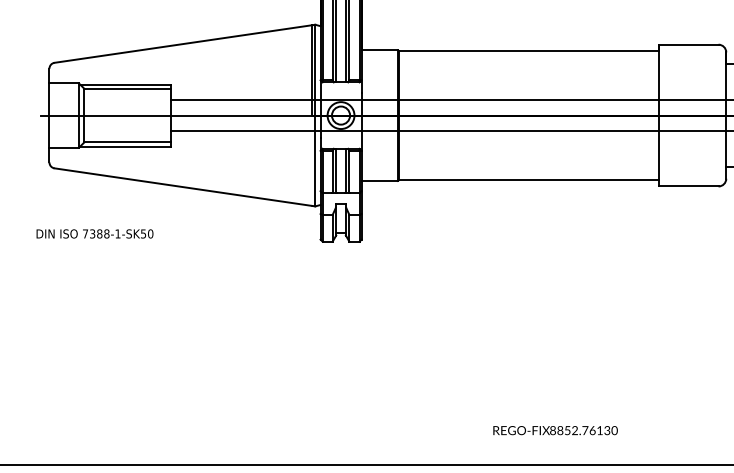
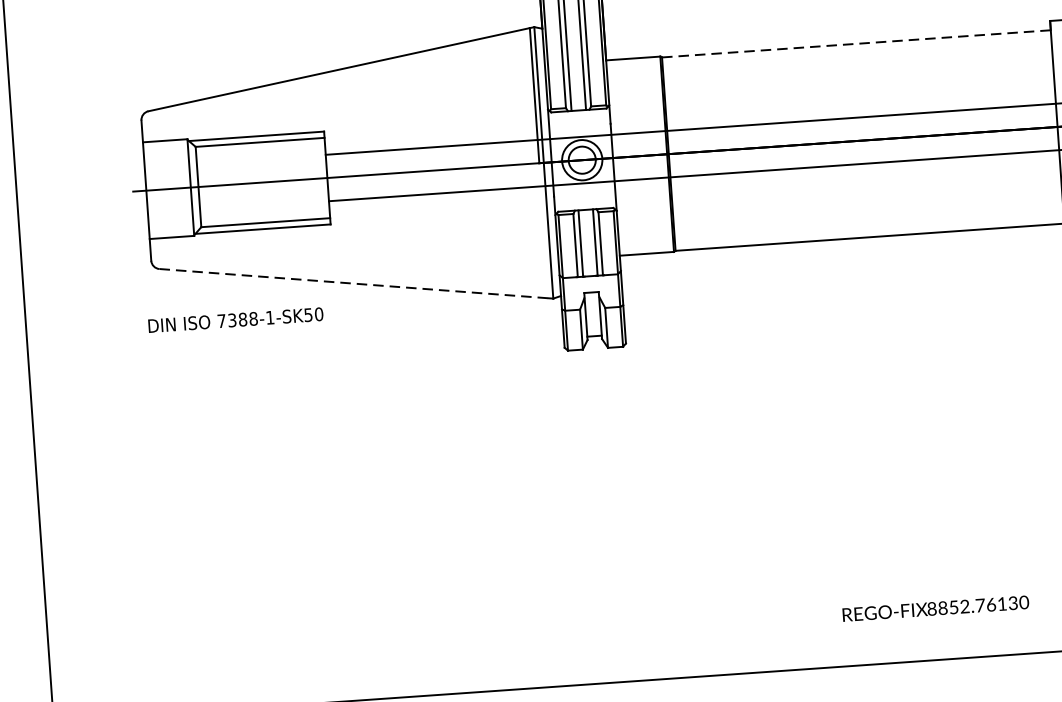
line: (529, 50) -> (857, 43), solid -> dashed
line: (183, 187) -> (354, 284), solid -> dashed
text: (94, 233) -> (235, 319), moved

